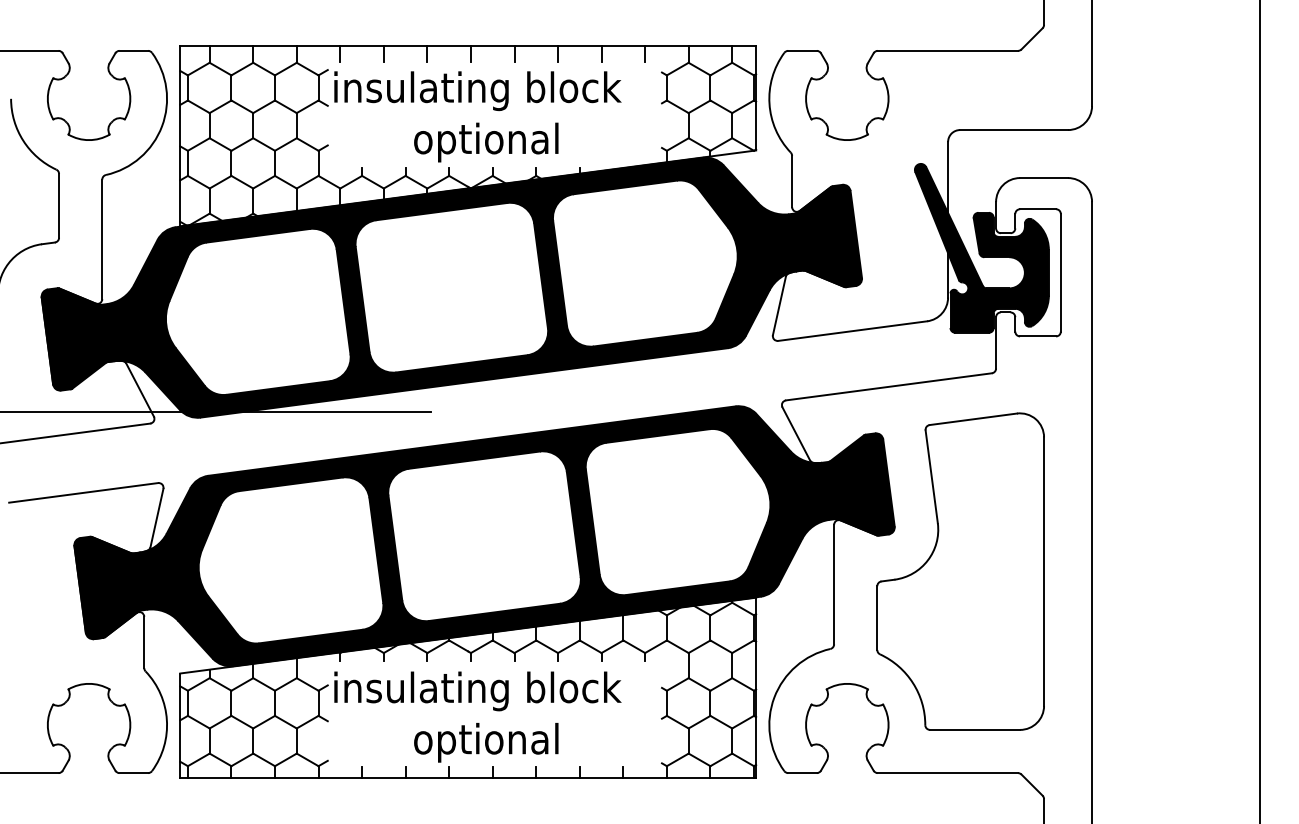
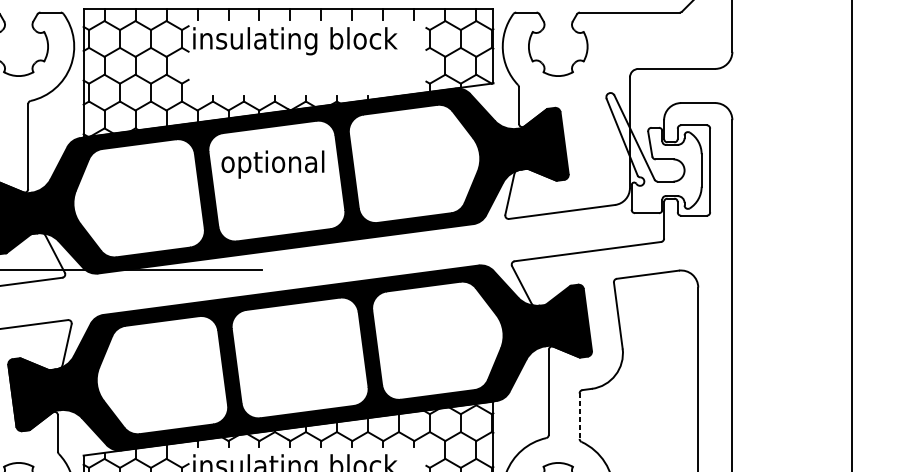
text: (486, 142) -> (273, 164), moved
fill: (981, 247) -> (653, 152), removed
line: (877, 618) -> (579, 416), solid -> dashed

